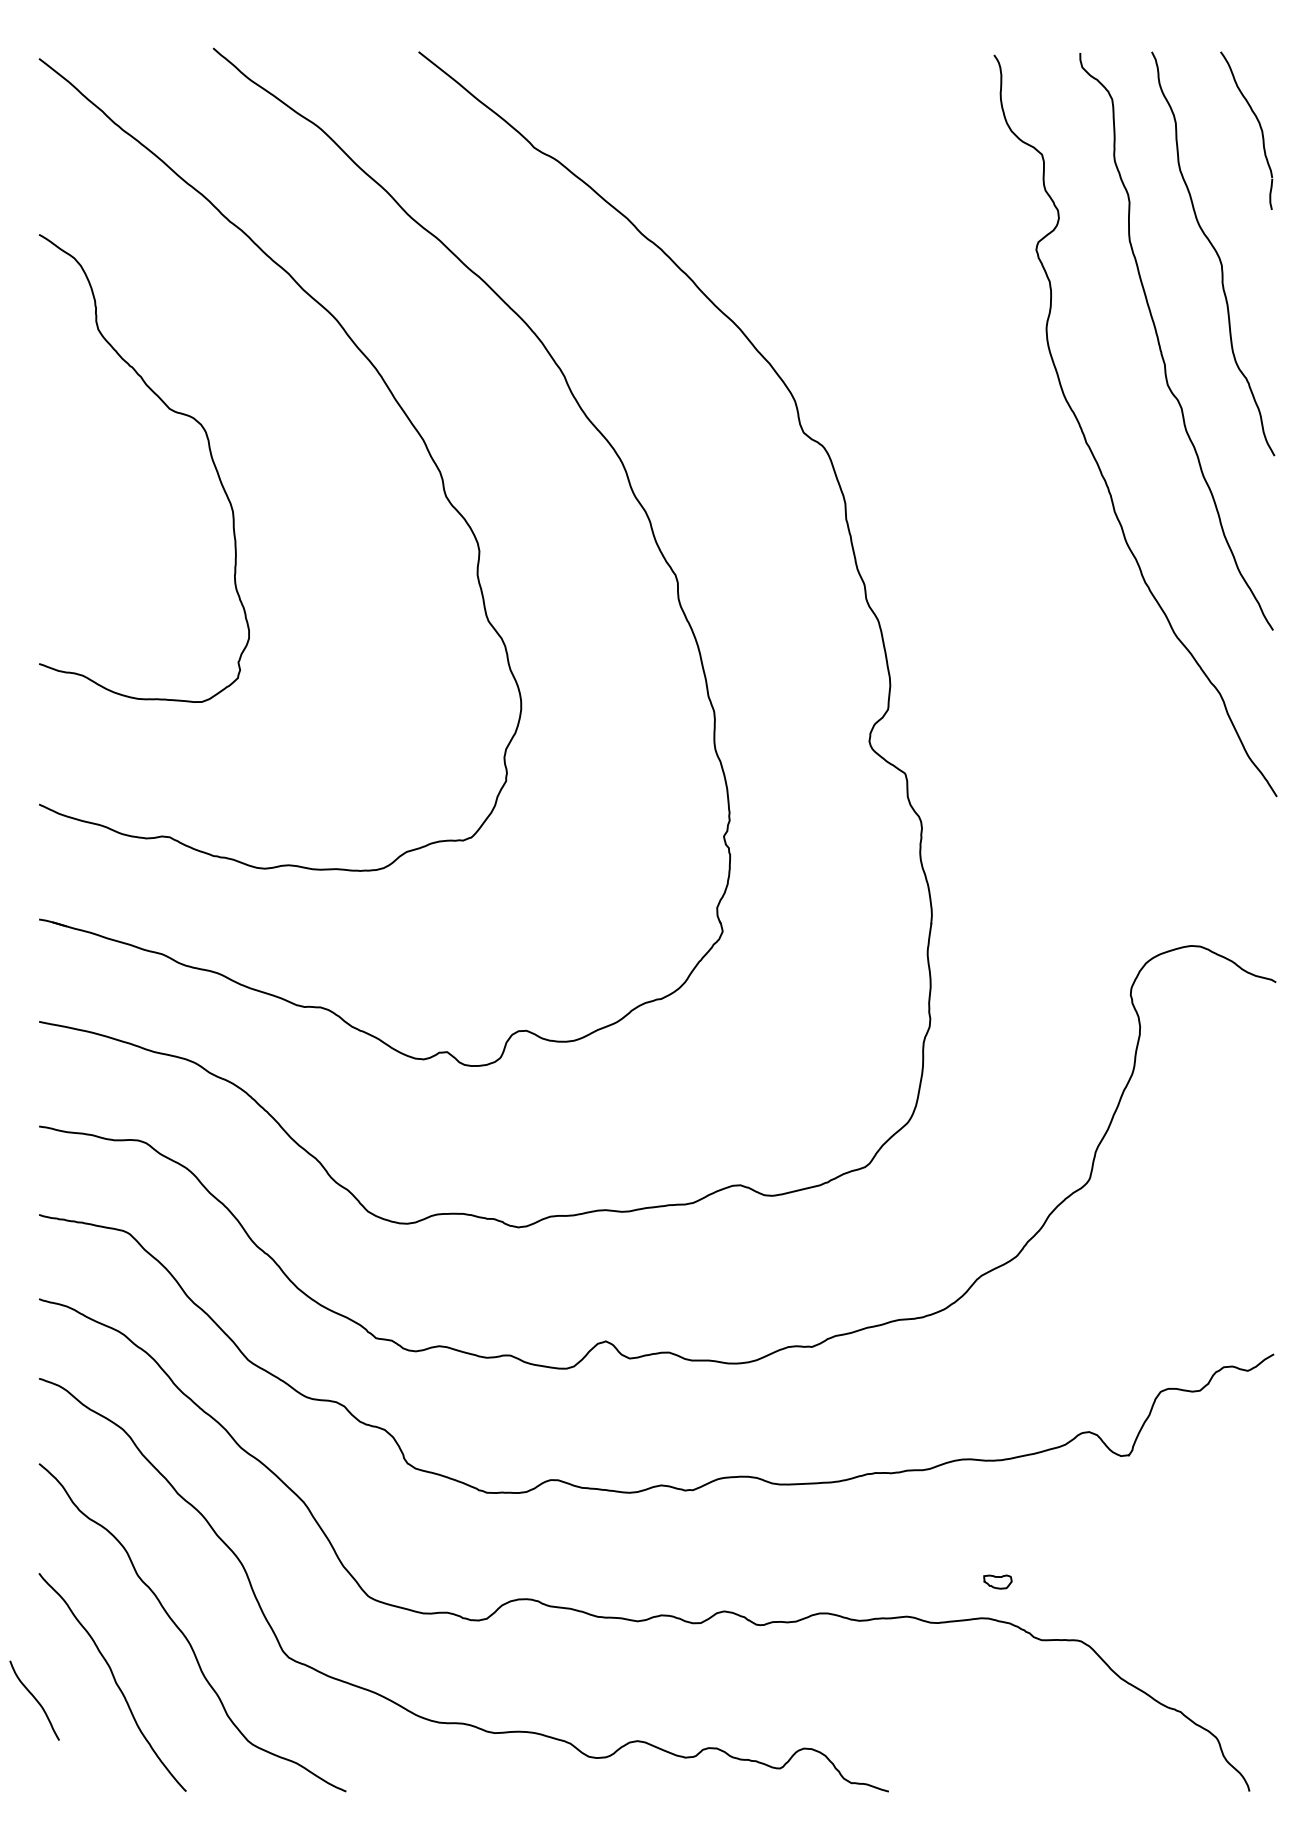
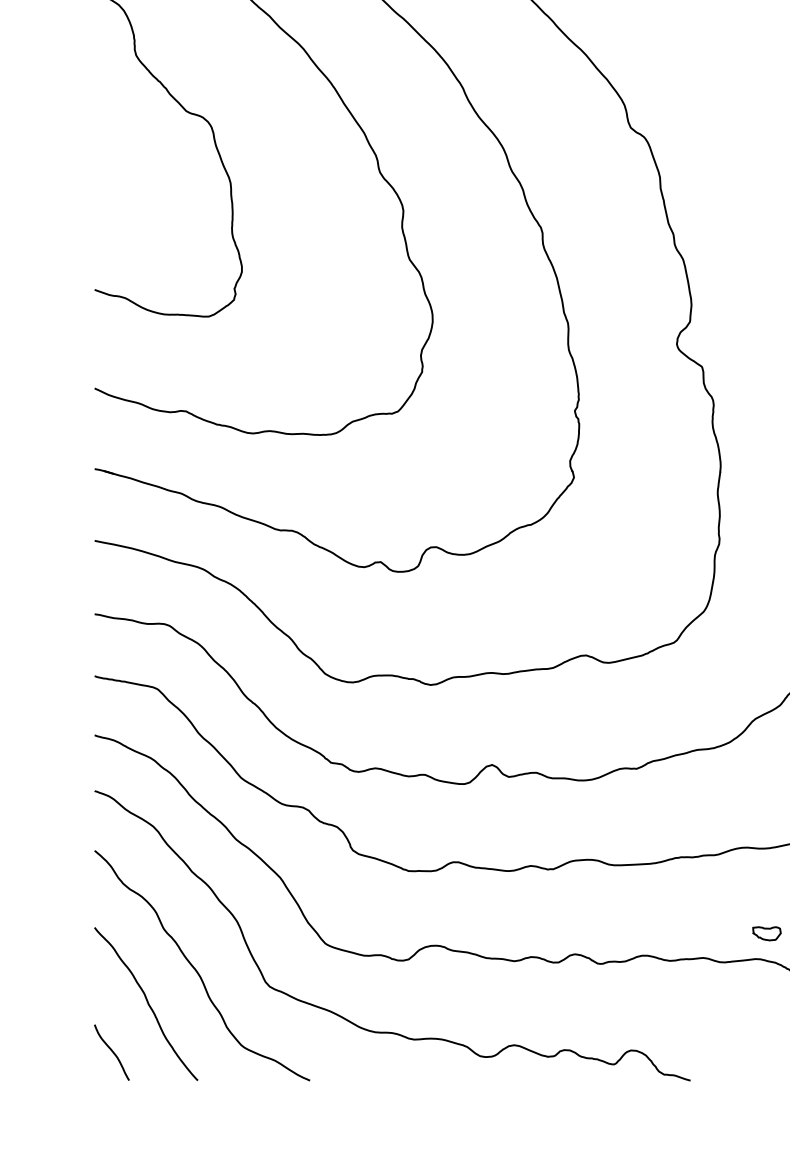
part: (997, 1581) -> (766, 933), size x1.43
curve: (34, 1699) -> (111, 1051), moved

